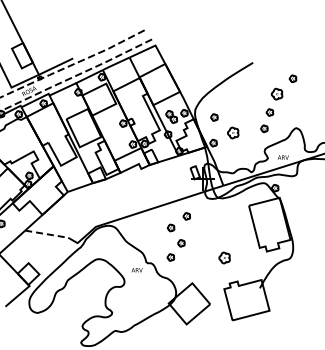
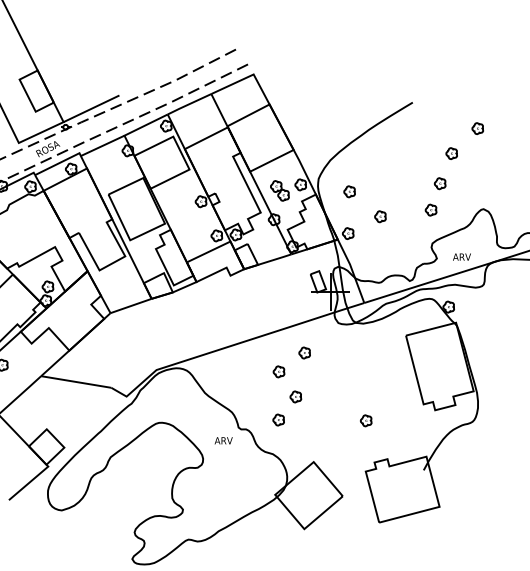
part: (276, 93) -> (450, 152), size x0.62
part: (233, 132) -> (380, 216), size x0.62
line: (46, 234) -> (75, 382), dashed -> solid
part: (224, 257) -> (366, 419), size x0.62

